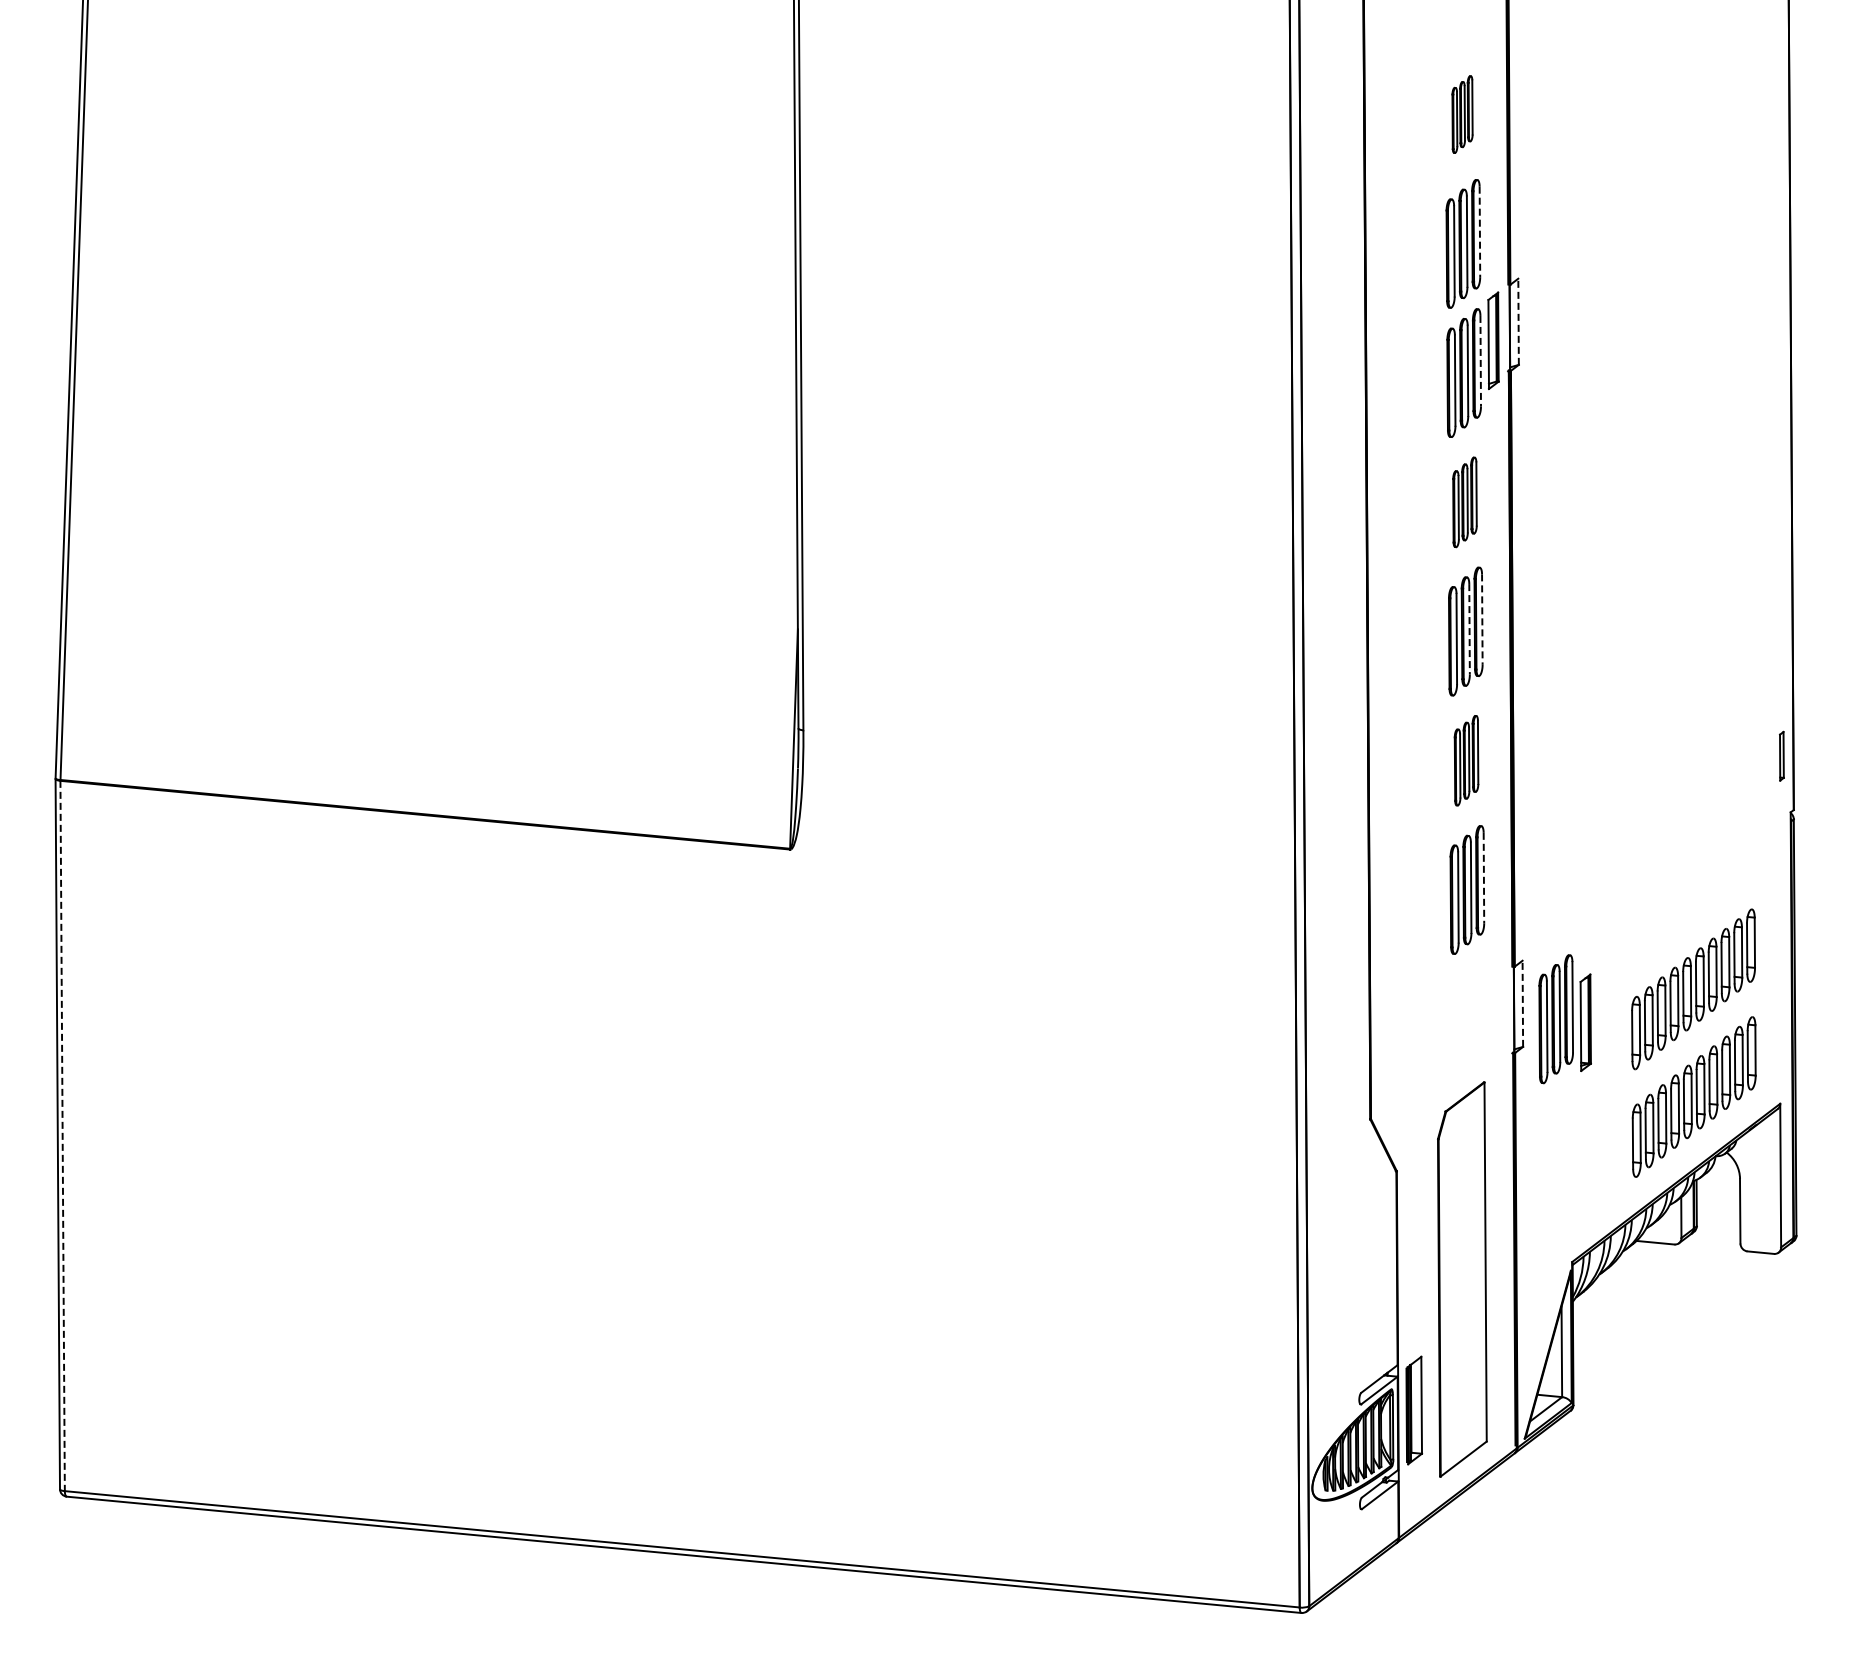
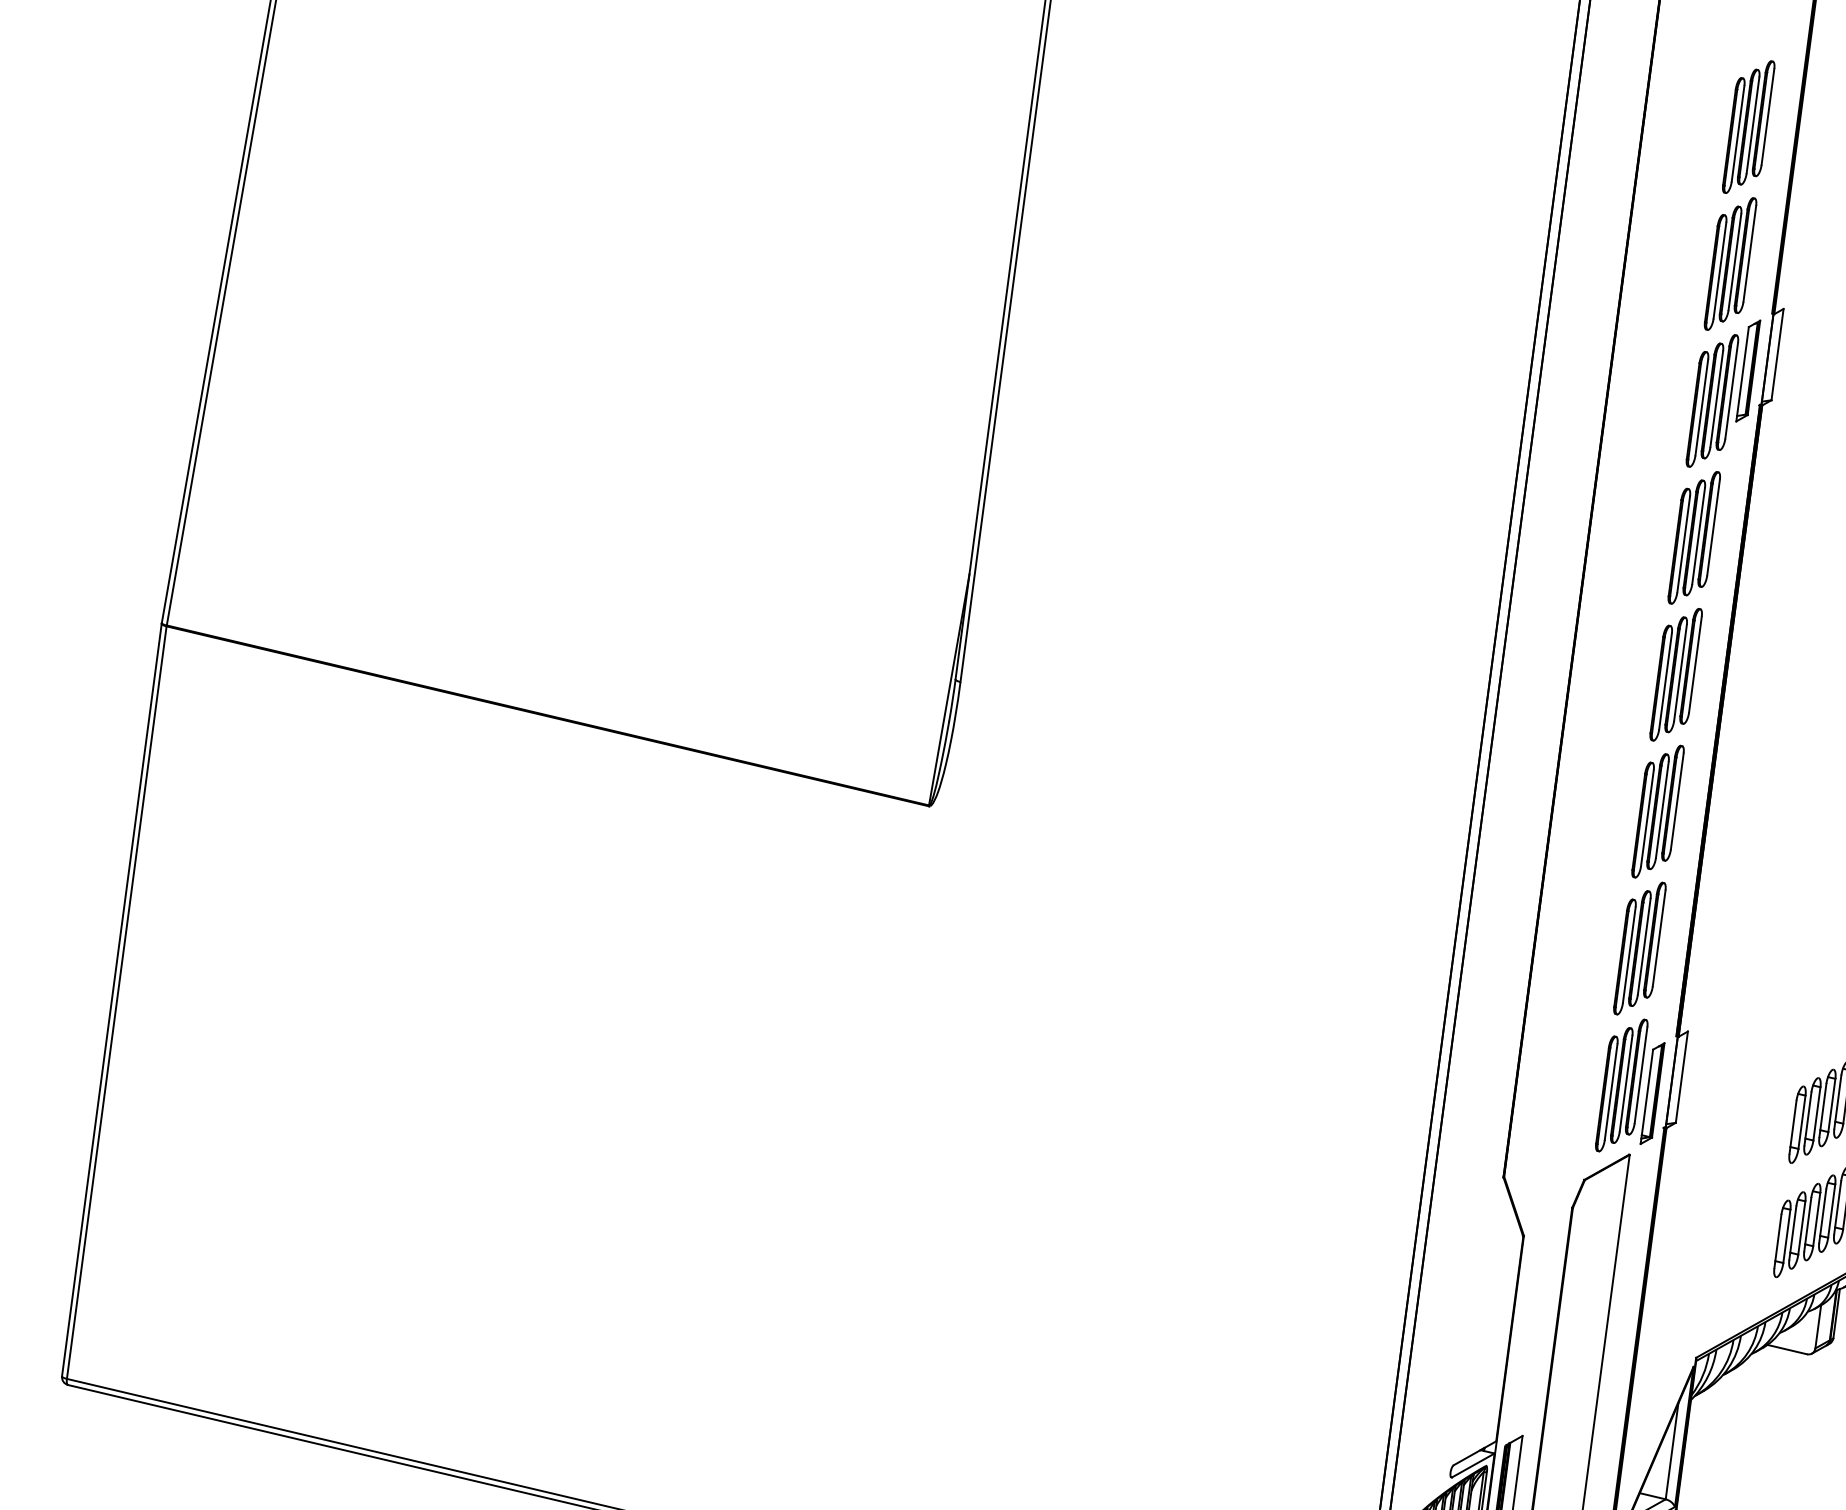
part: (1462, 114) -> (1748, 126), size x1.67
line: (1479, 232) -> (1749, 254), dashed -> solid
line: (1518, 321) -> (1777, 354), dashed -> solid
line: (1480, 361) -> (1731, 391), dashed -> solid
part: (1464, 502) -> (1693, 537), size x1.43
line: (1482, 620) -> (1695, 665), dashed -> solid
line: (1469, 629) -> (1680, 673), dashed -> solid
part: (1466, 760) -> (1657, 811), size x1.43
line: (1483, 878) -> (1658, 938), dashed -> solid
line: (1522, 1003) -> (1681, 1076), dashed -> solid
part: (1564, 1019) -> (1630, 1086), moved
line: (62, 1136) -> (116, 1003), dashed -> solid

